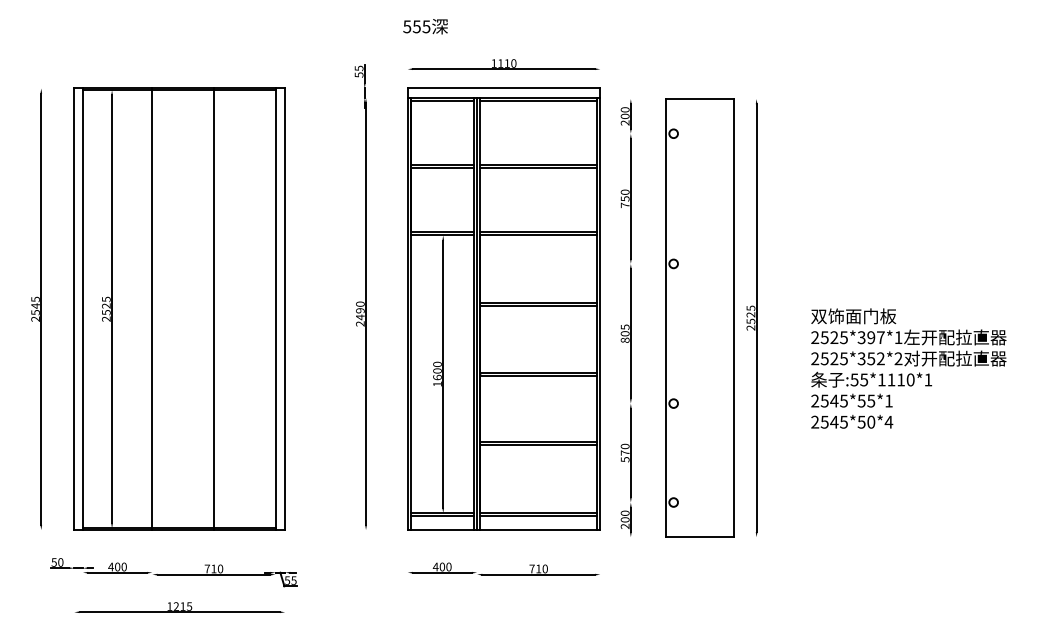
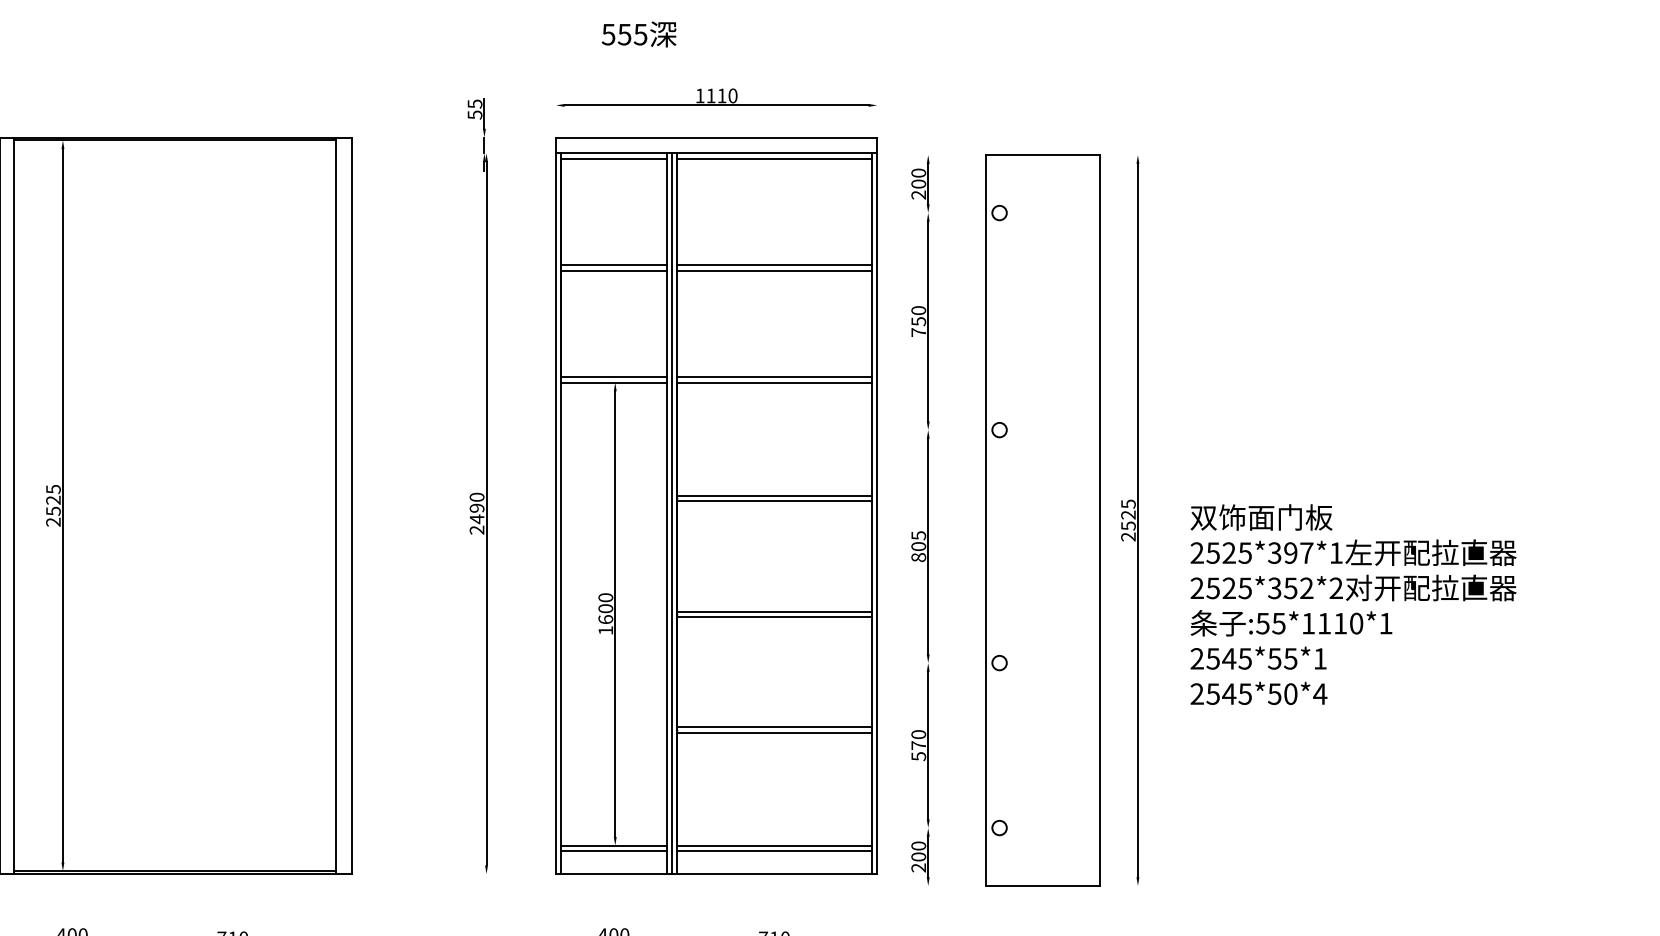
text: (425, 26) -> (639, 34), moved
line: (152, 309) -> (130, 506), removed
line: (213, 309) -> (232, 506), removed
text: (908, 368) -> (1352, 604), moved

